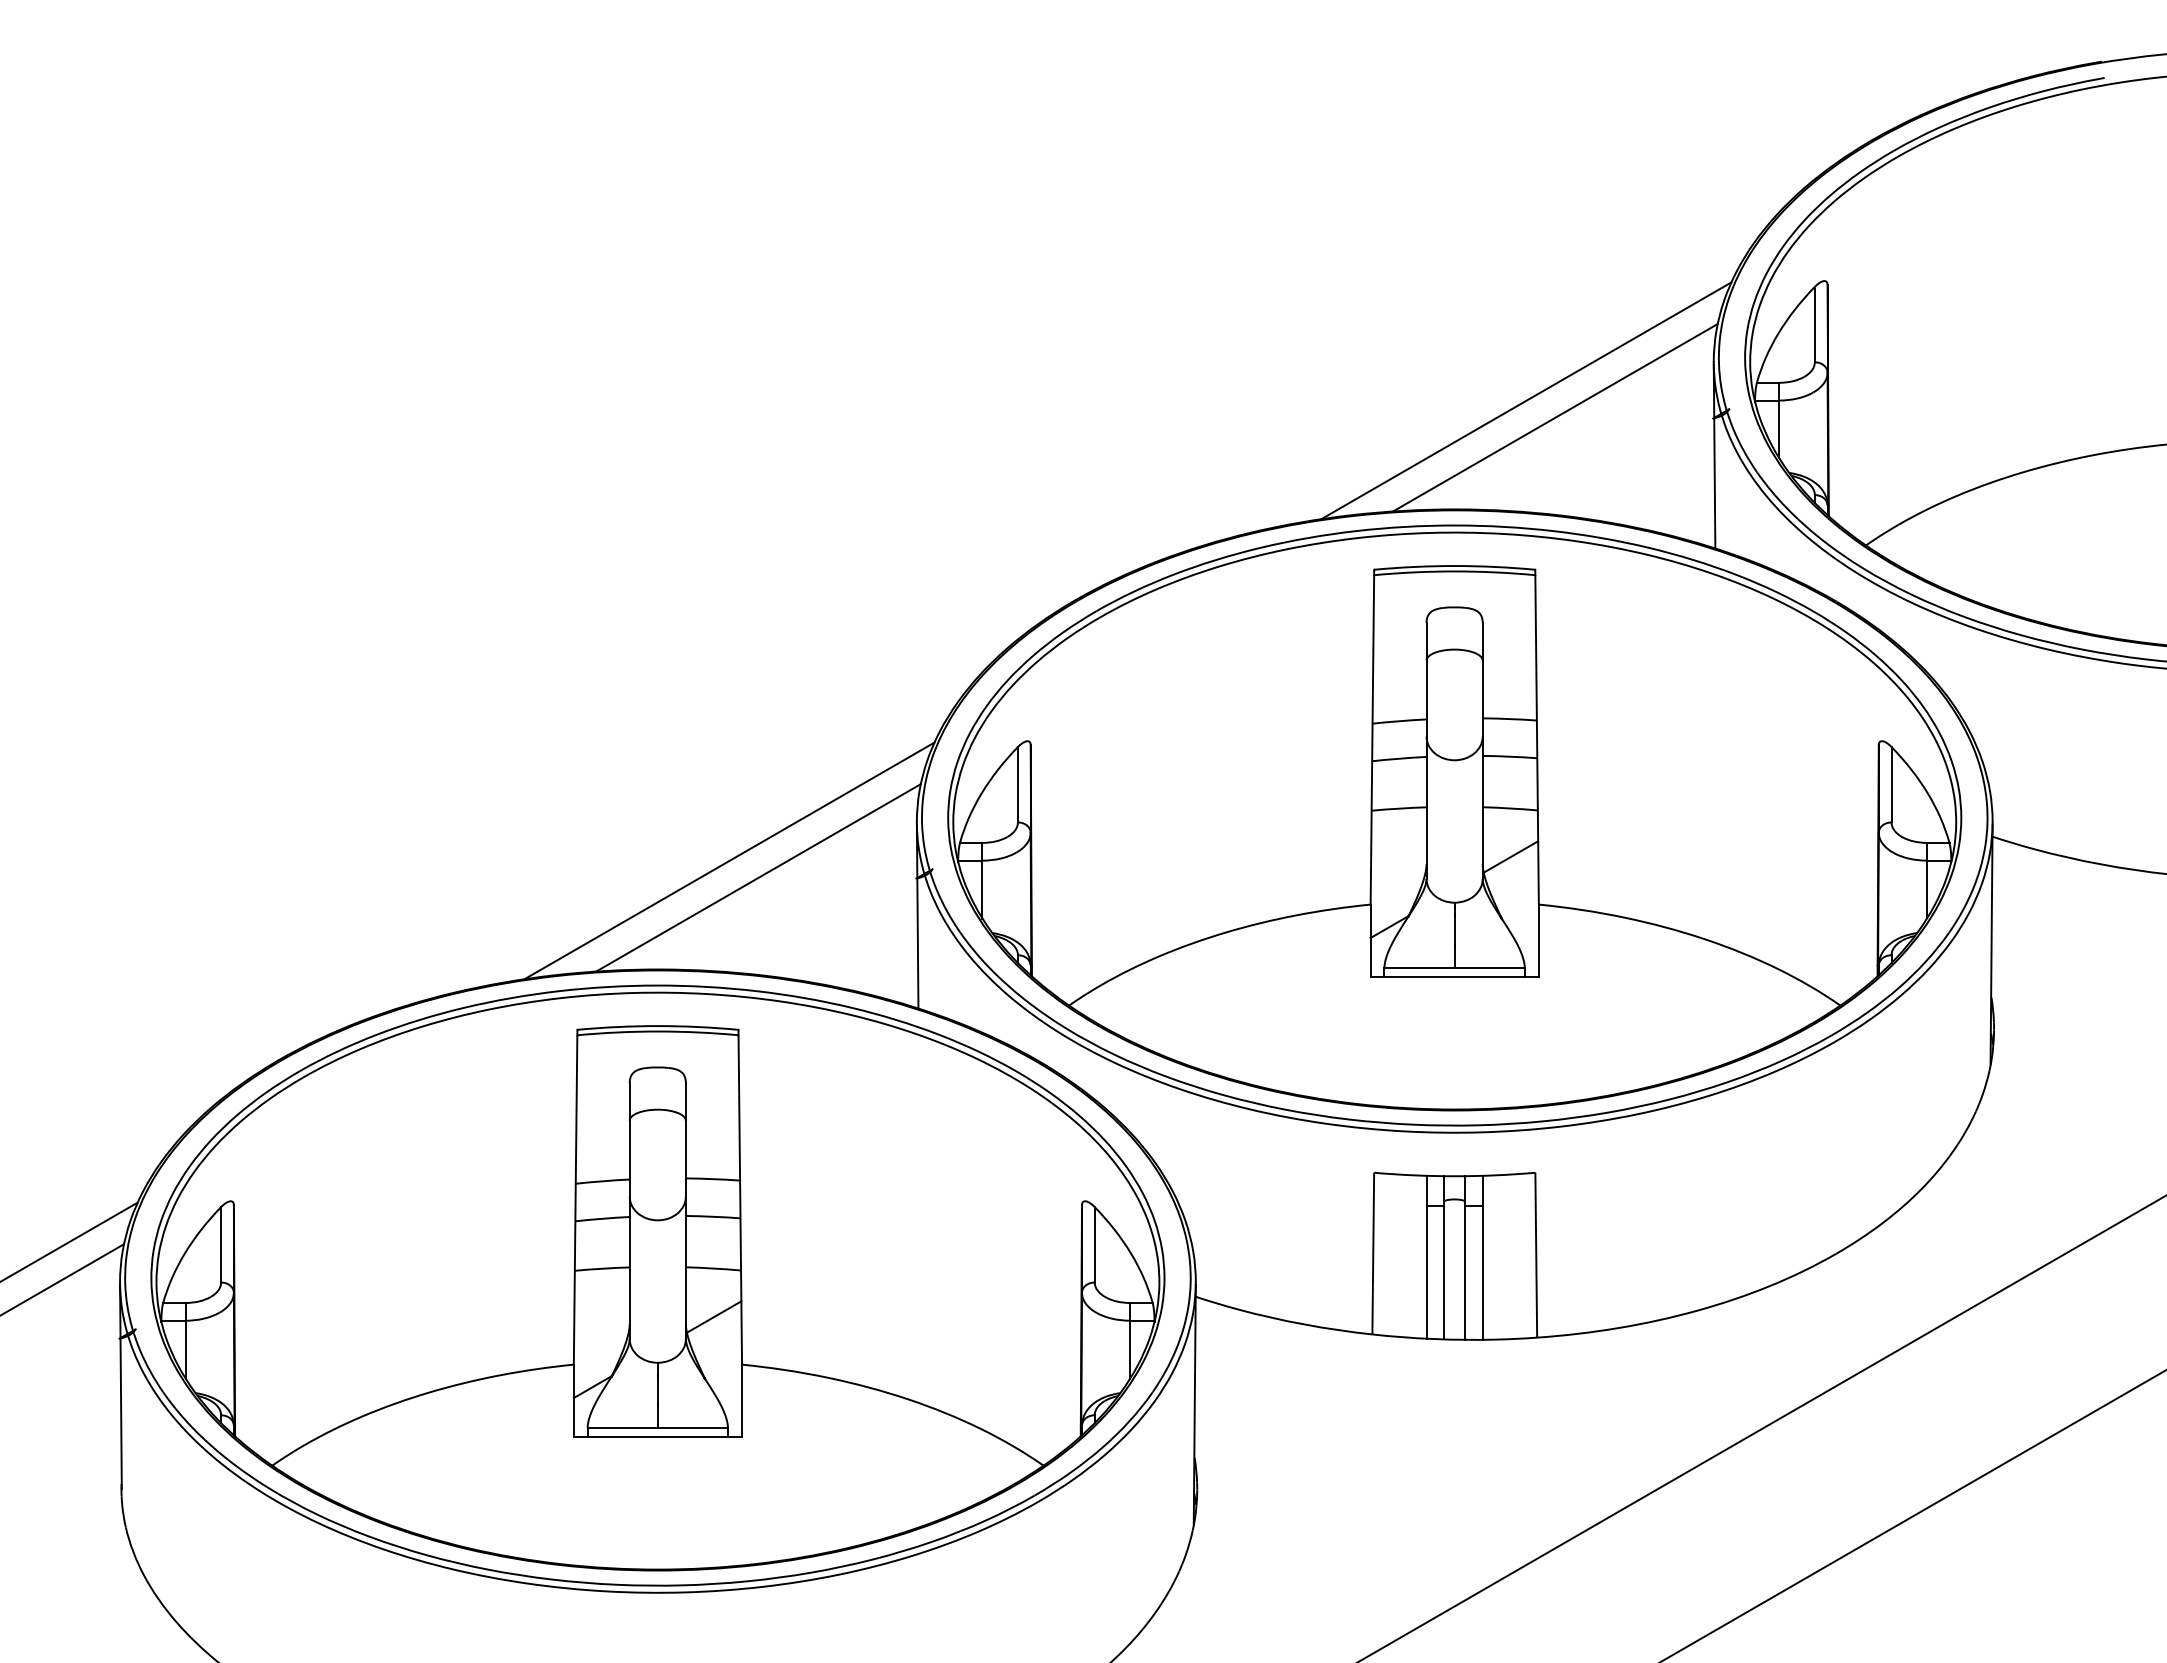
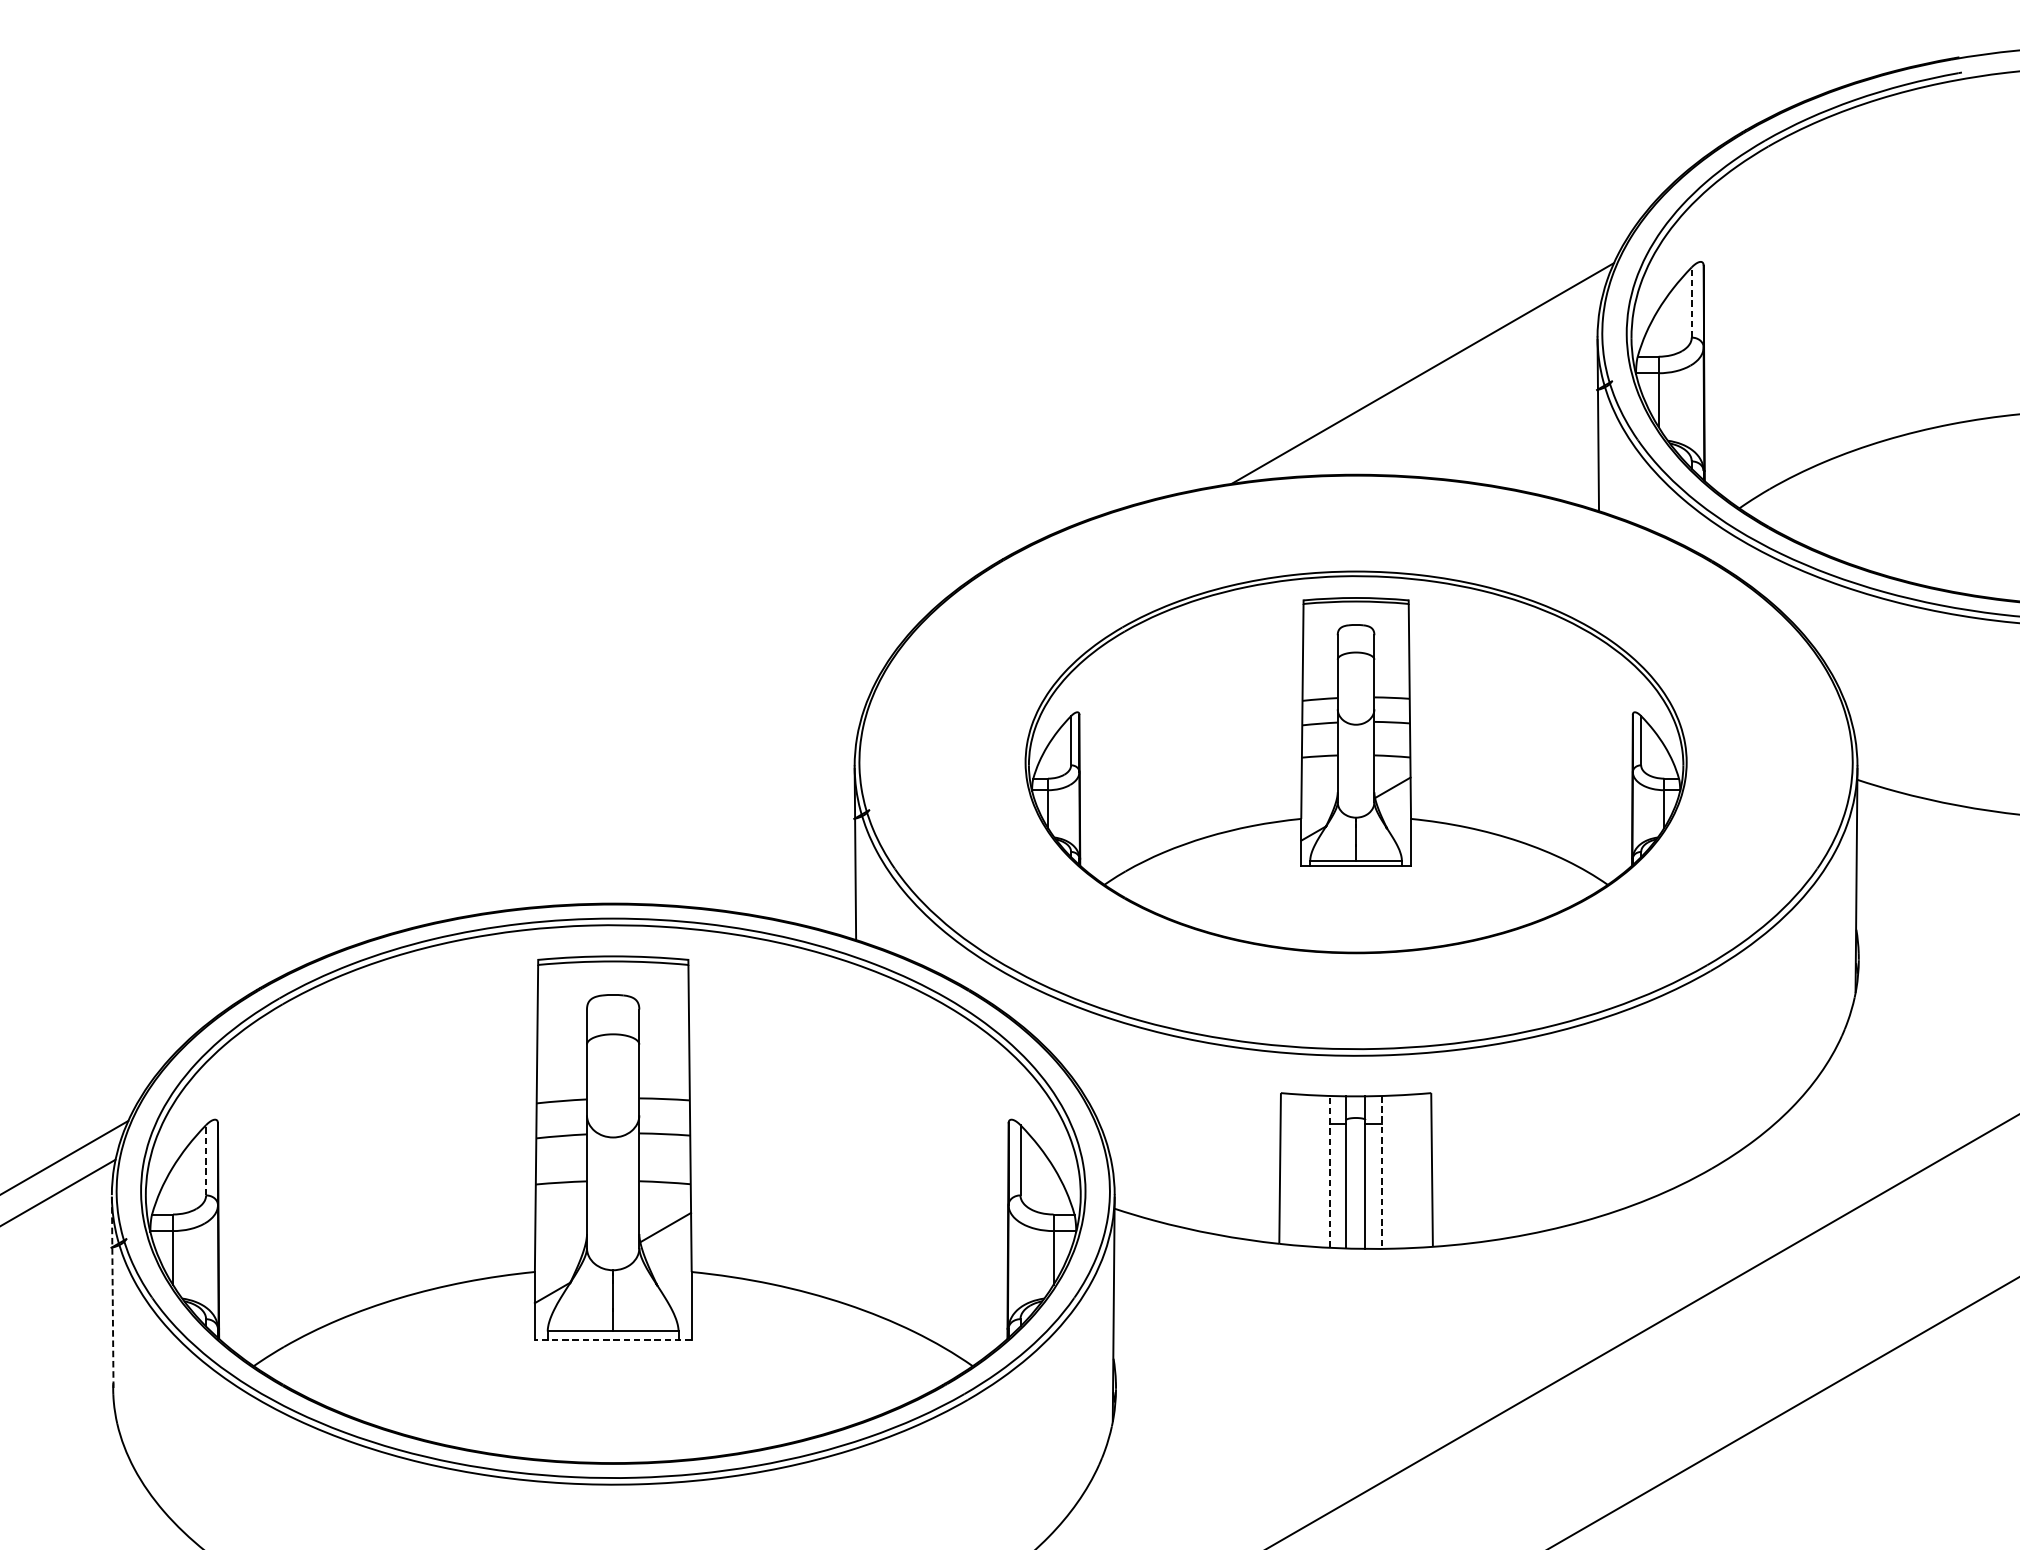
line: (1814, 324) -> (1691, 302), solid -> dashed
line: (1555, 417) -> (1449, 389), removed
part: (1454, 817) -> (1355, 761), size x0.7
line: (729, 860) -> (680, 802), removed
line: (758, 877) -> (707, 817), removed
line: (221, 1244) -> (206, 1159), solid -> dashed
line: (1426, 1256) -> (1329, 1171), solid -> dashed
line: (1482, 1257) -> (1381, 1172), solid -> dashed
line: (120, 1385) -> (112, 1291), solid -> dashed
line: (657, 1437) -> (612, 1339), solid -> dashed

